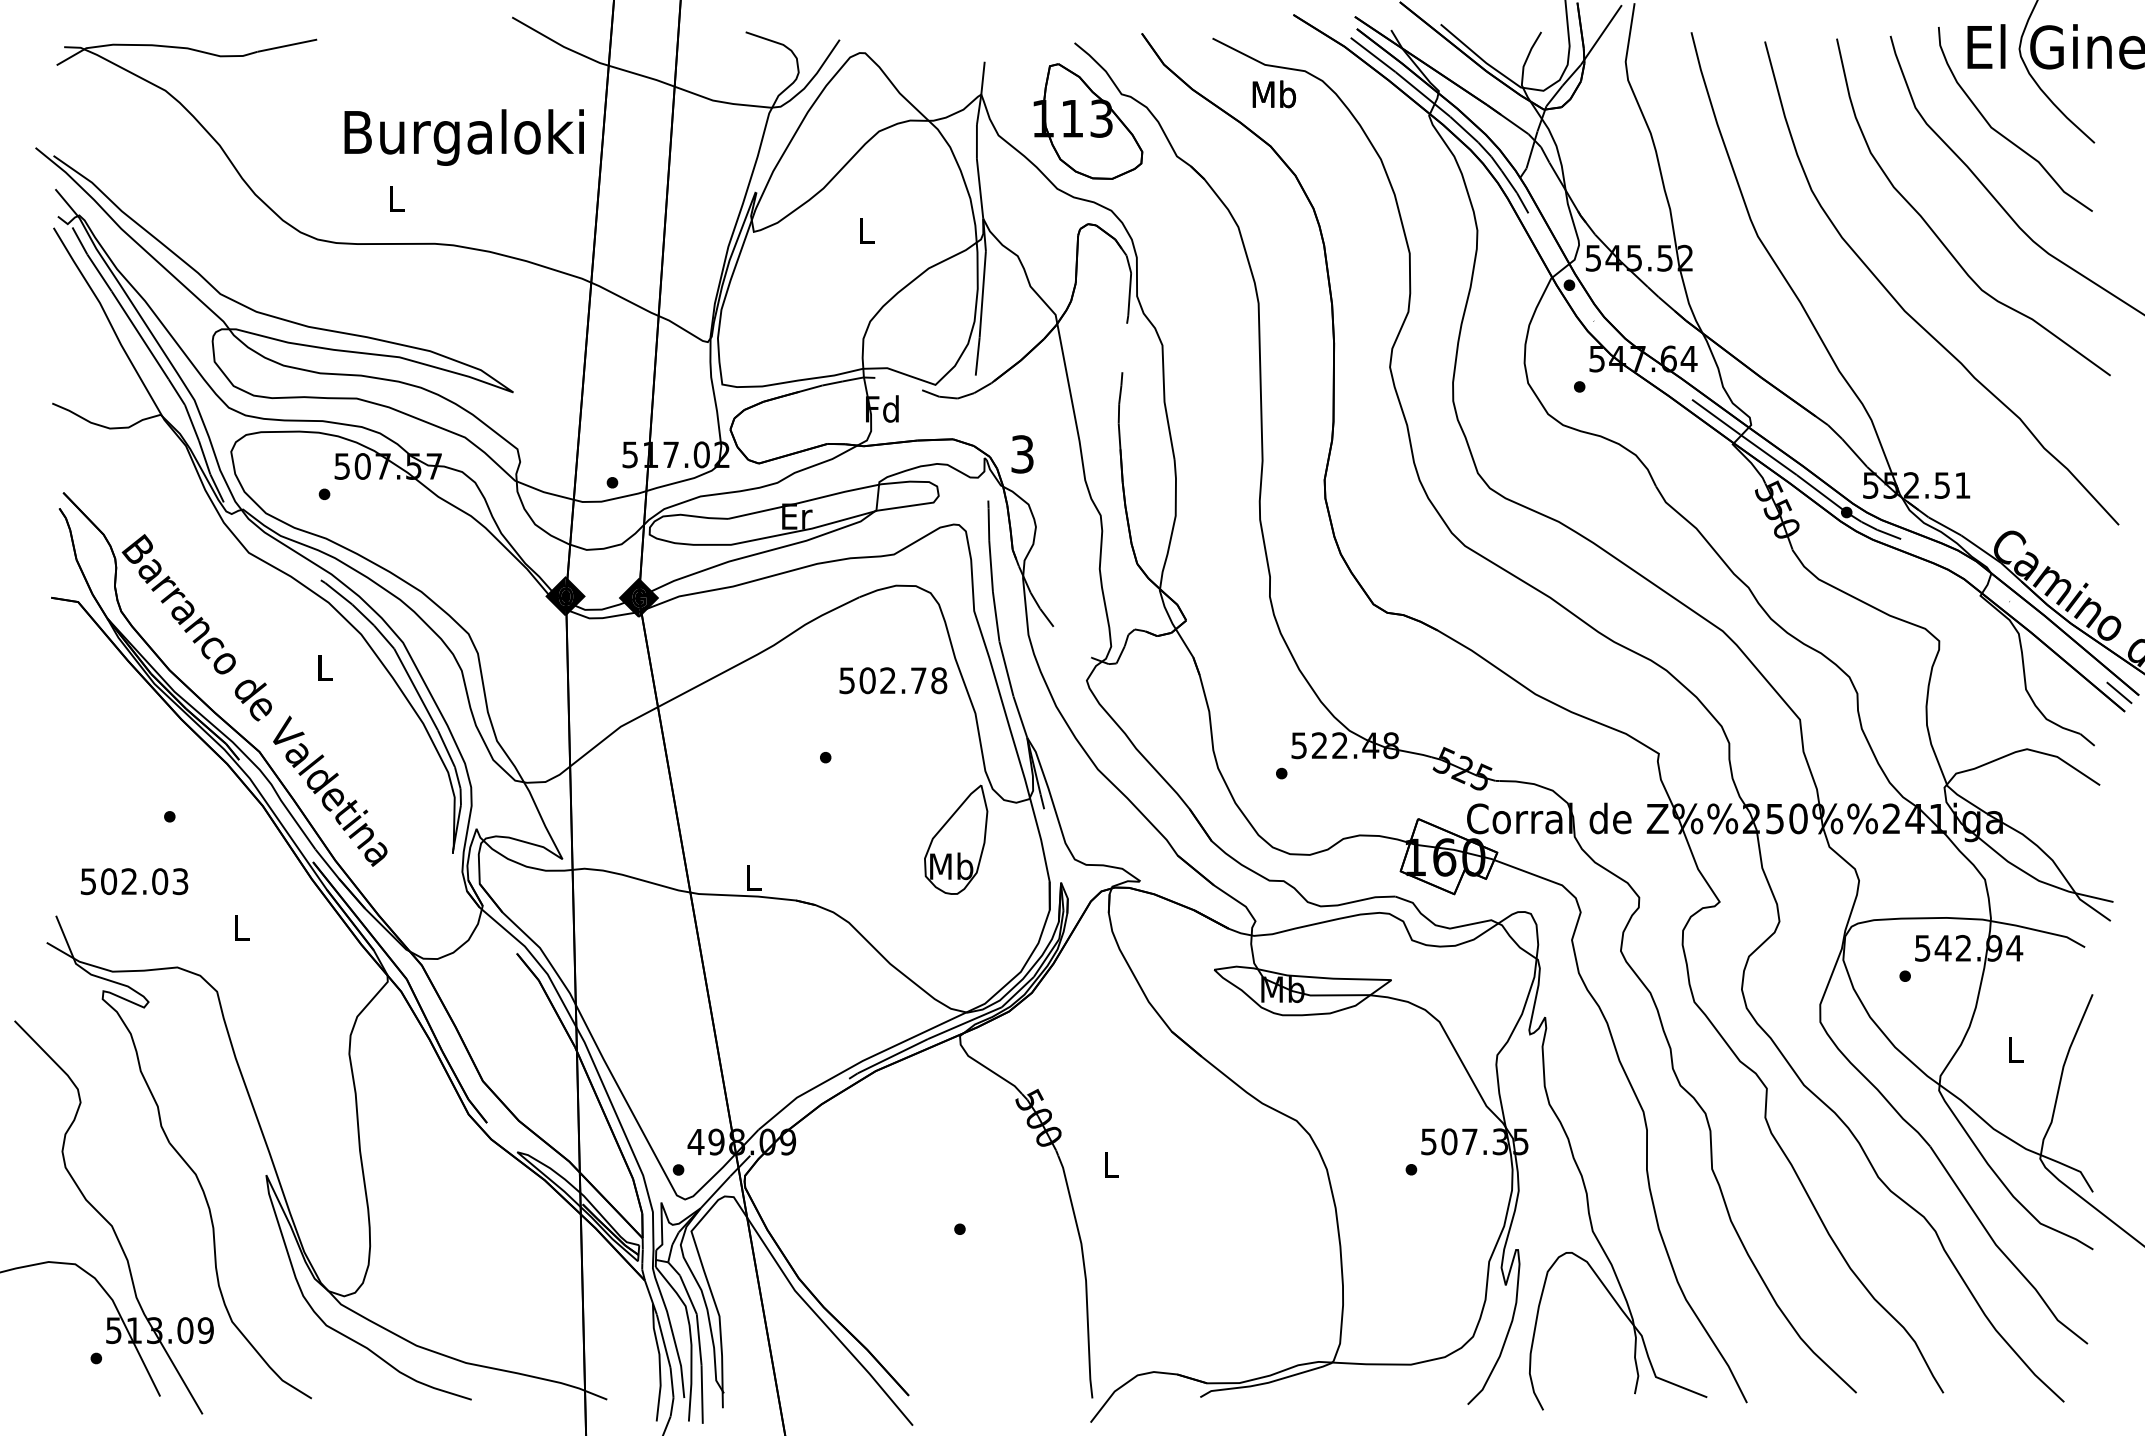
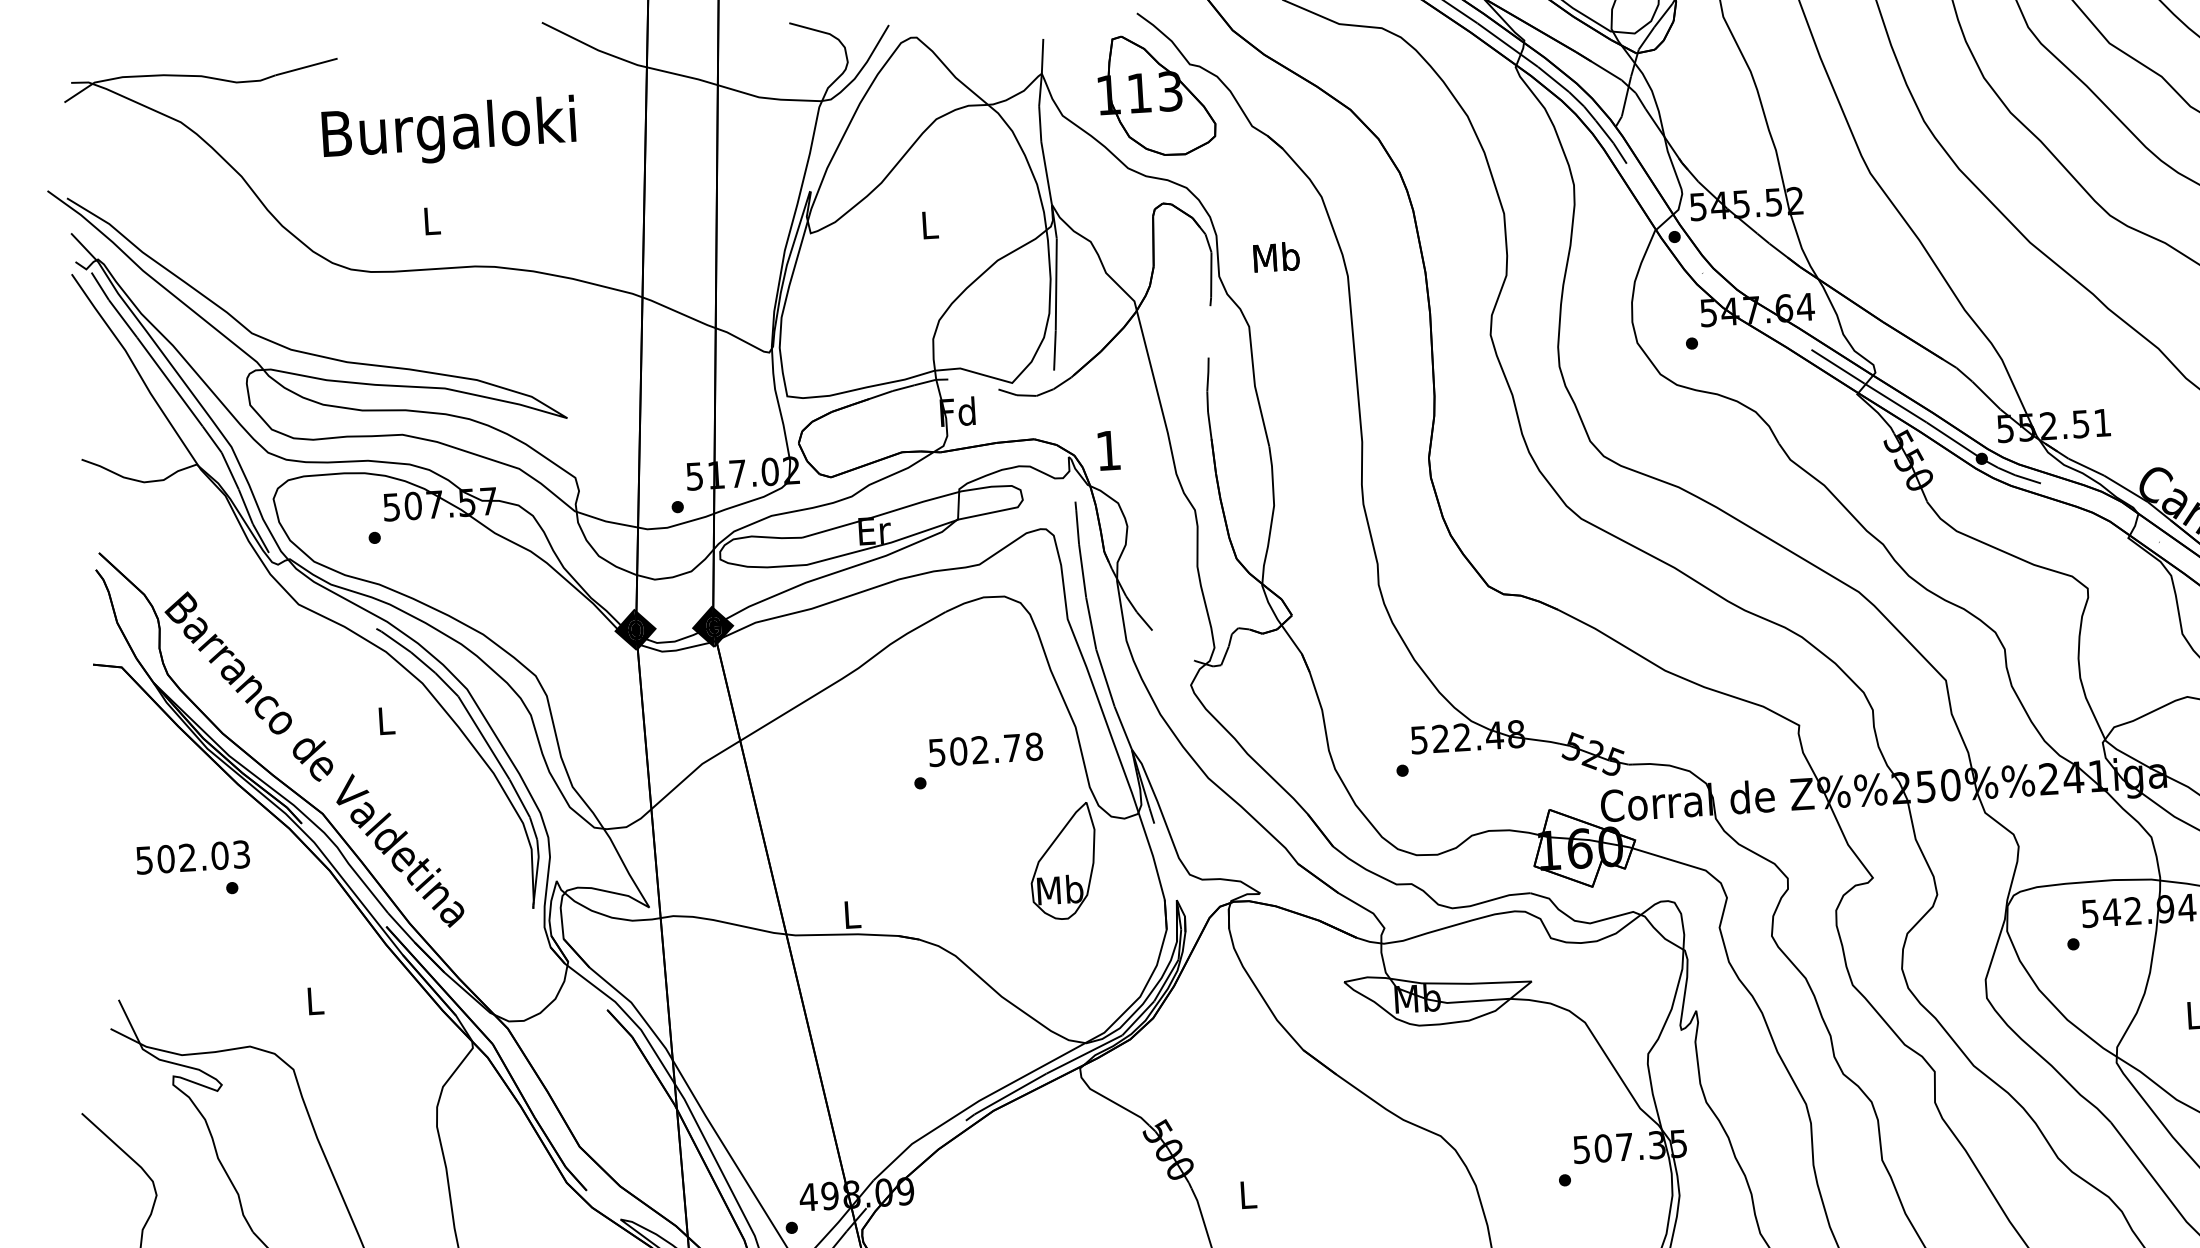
text: (1273, 94) -> (1275, 257), moved
text: (463, 137) -> (448, 132), moved
text: (1022, 454) -> (1108, 450), 3 -> 1
text: (893, 680) -> (985, 749), moved
text: (134, 881) -> (193, 857), moved

